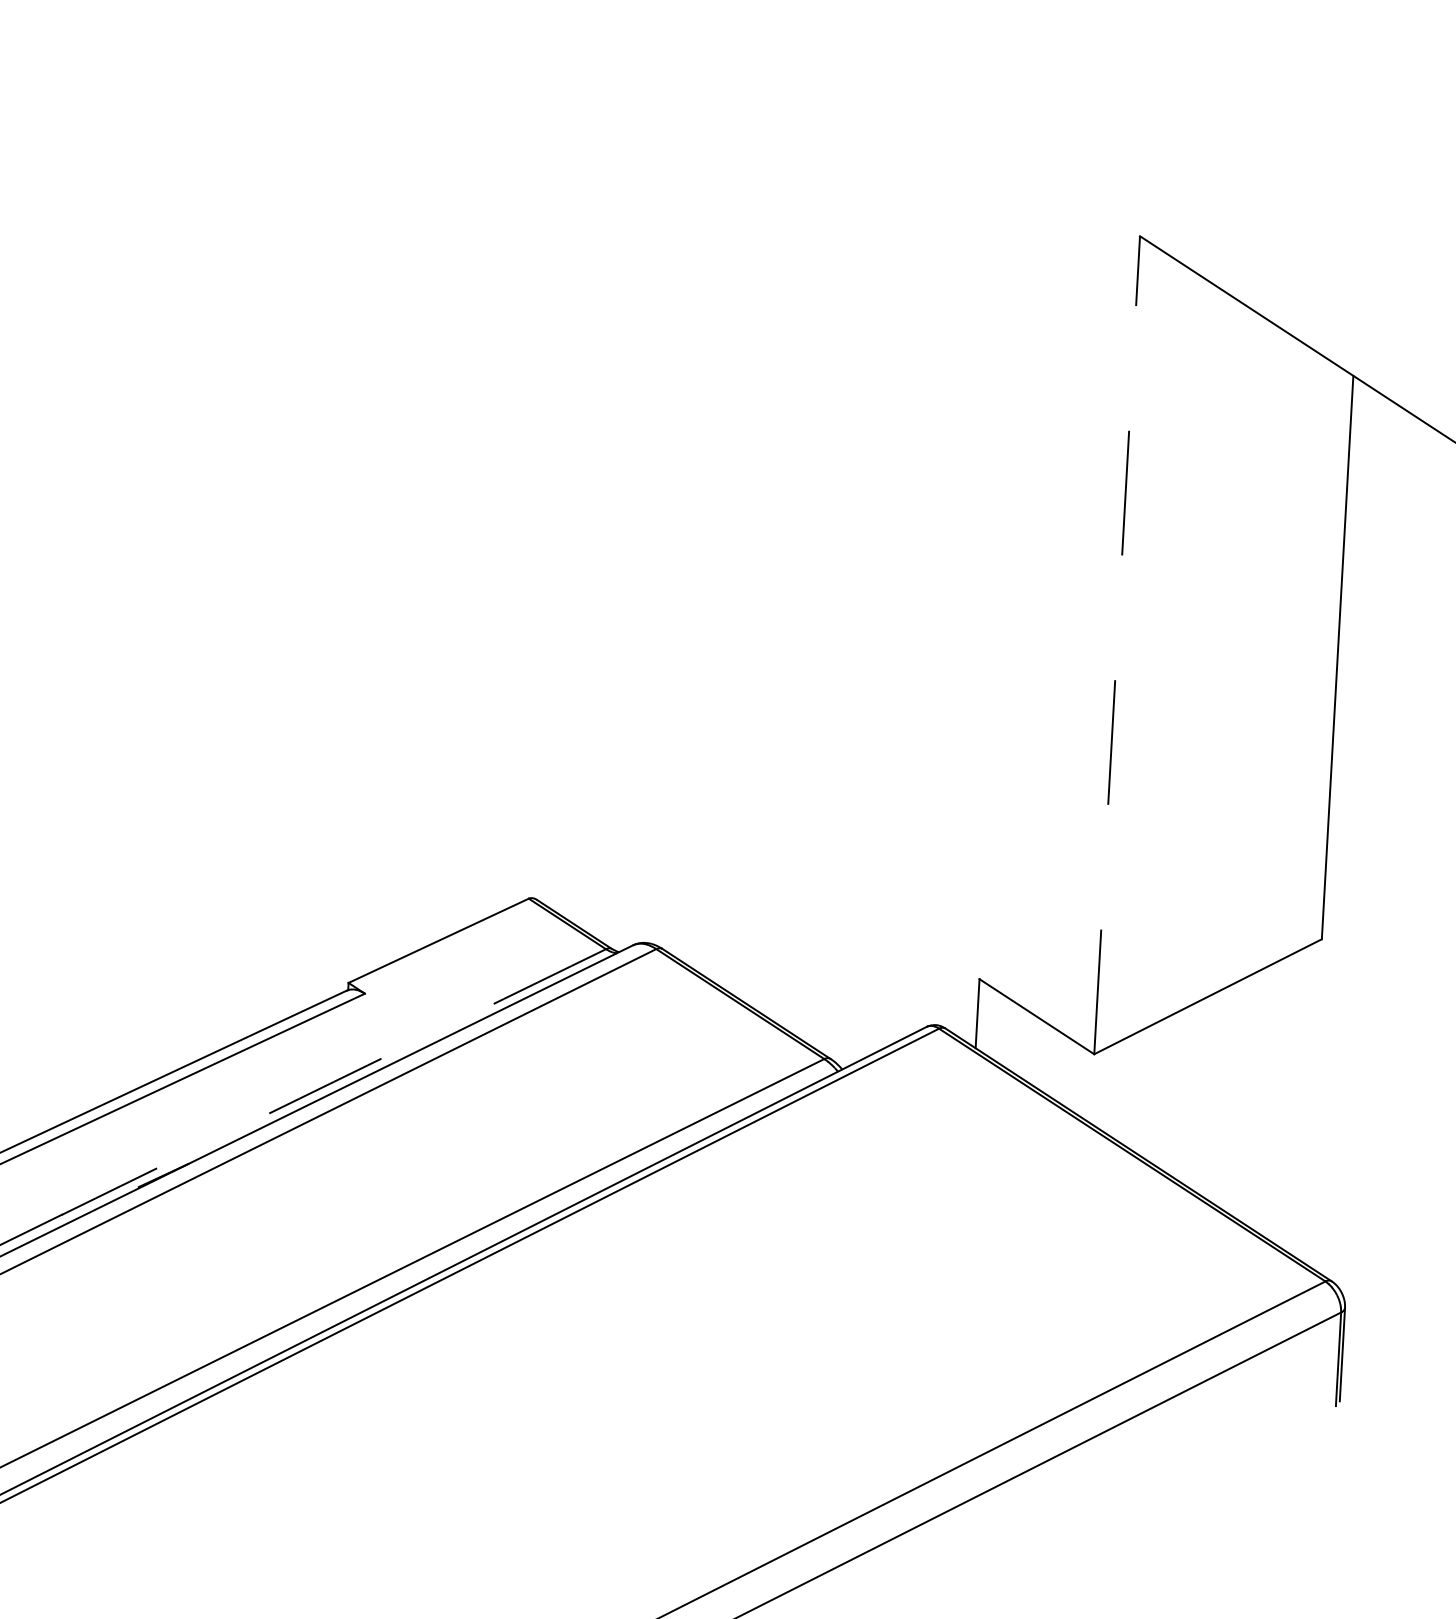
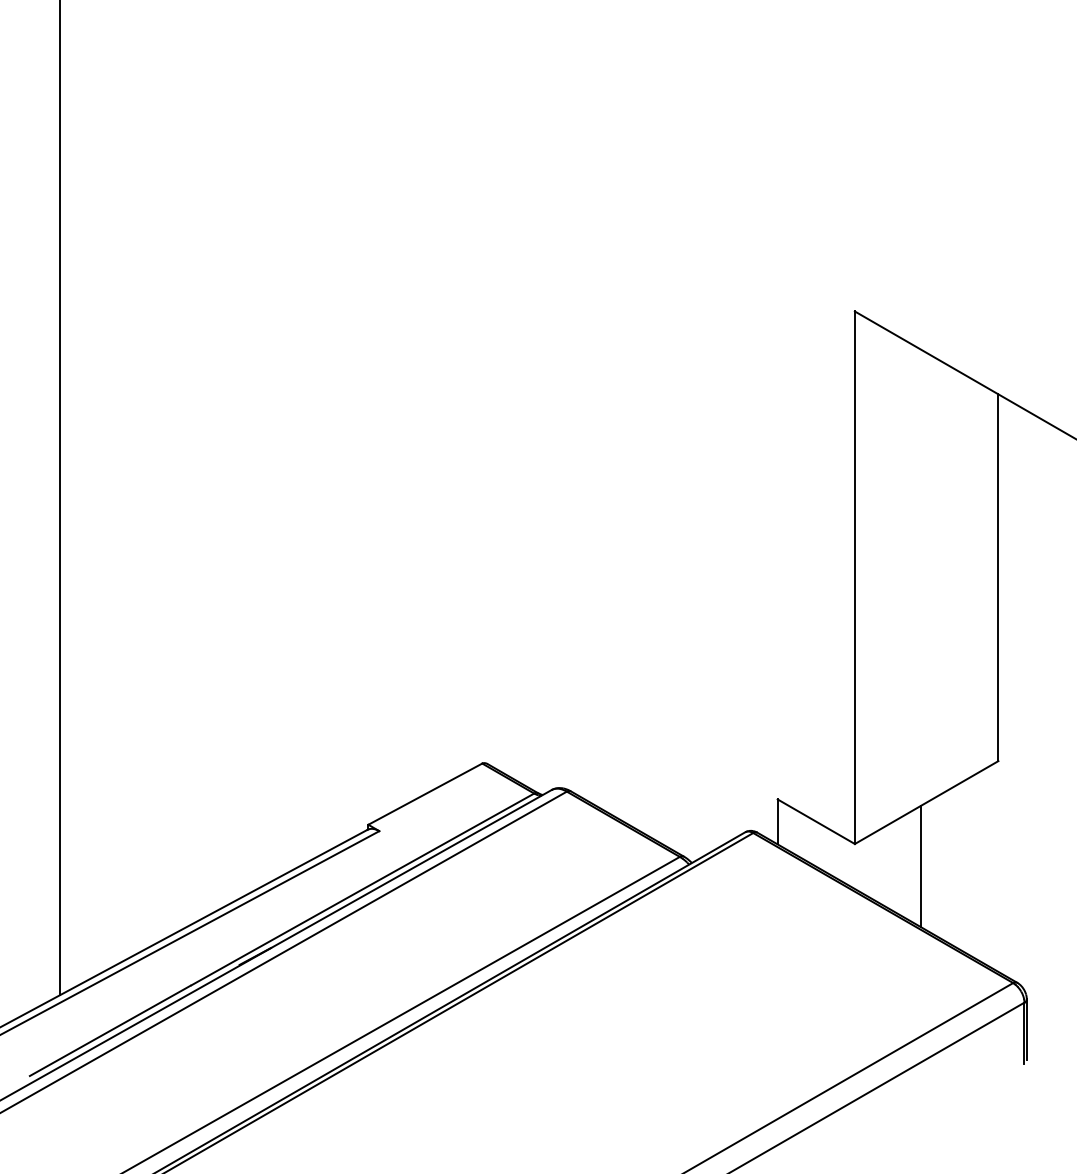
line: (1116, 644) -> (854, 577), dashed -> solid
arc: (333, 1081) -> (362, 889), dashed -> solid
line: (1194, 1094) -> (921, 866), added

